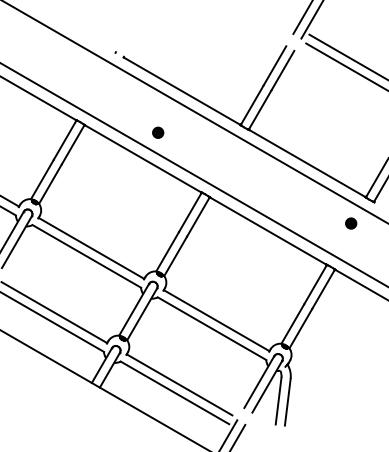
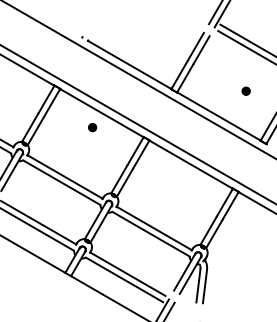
part: (158, 132) -> (92, 127), moved
part: (350, 222) -> (245, 90), moved

